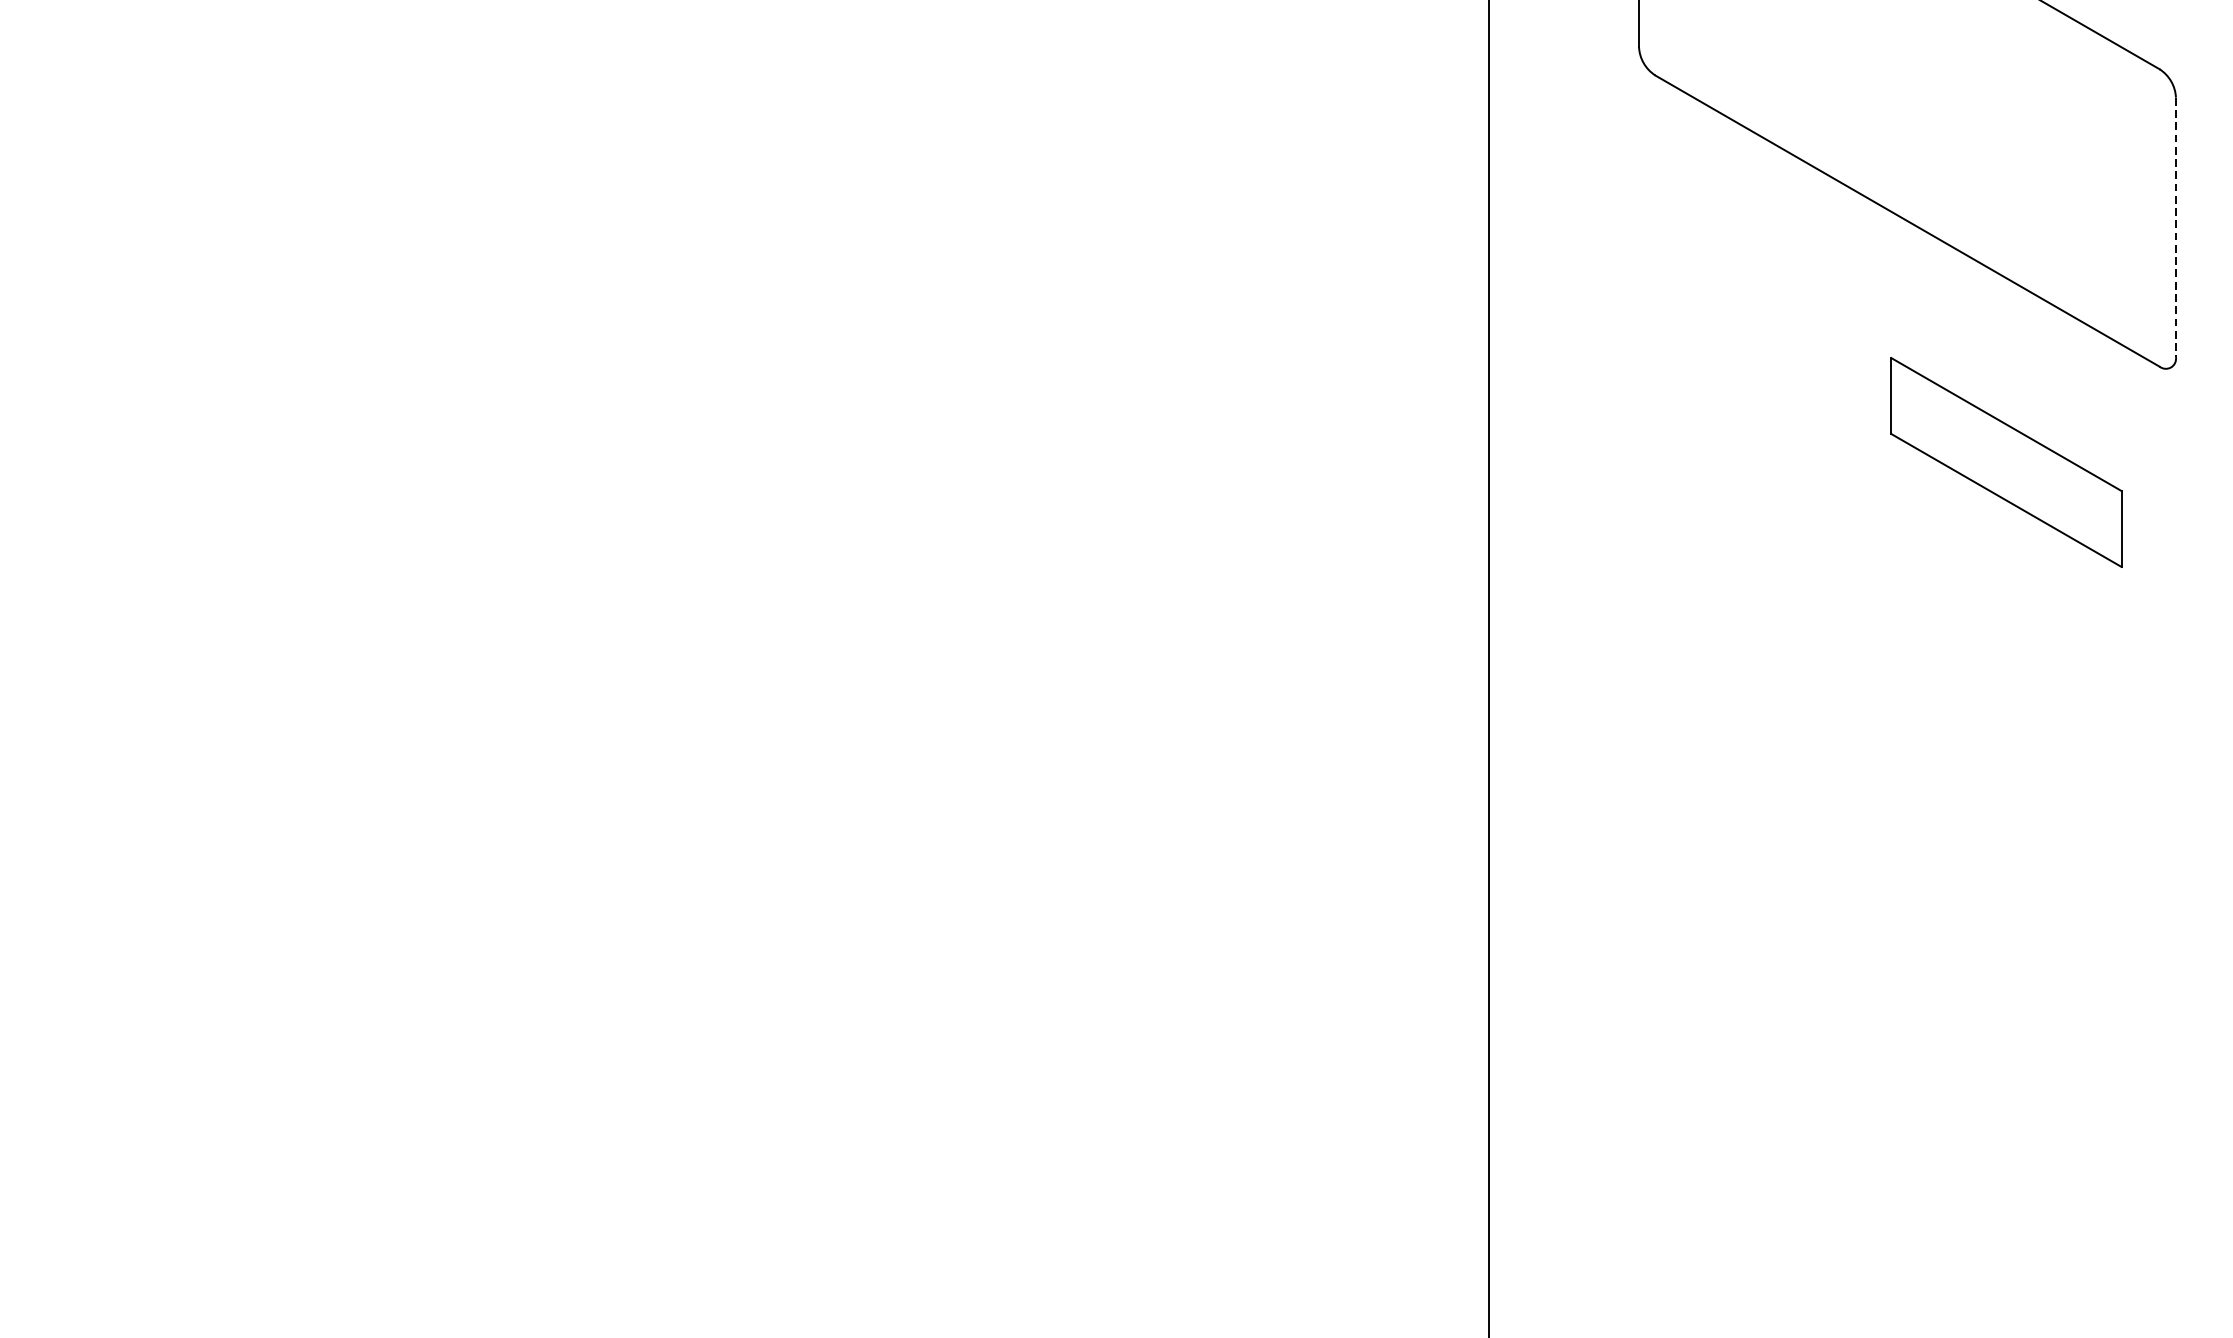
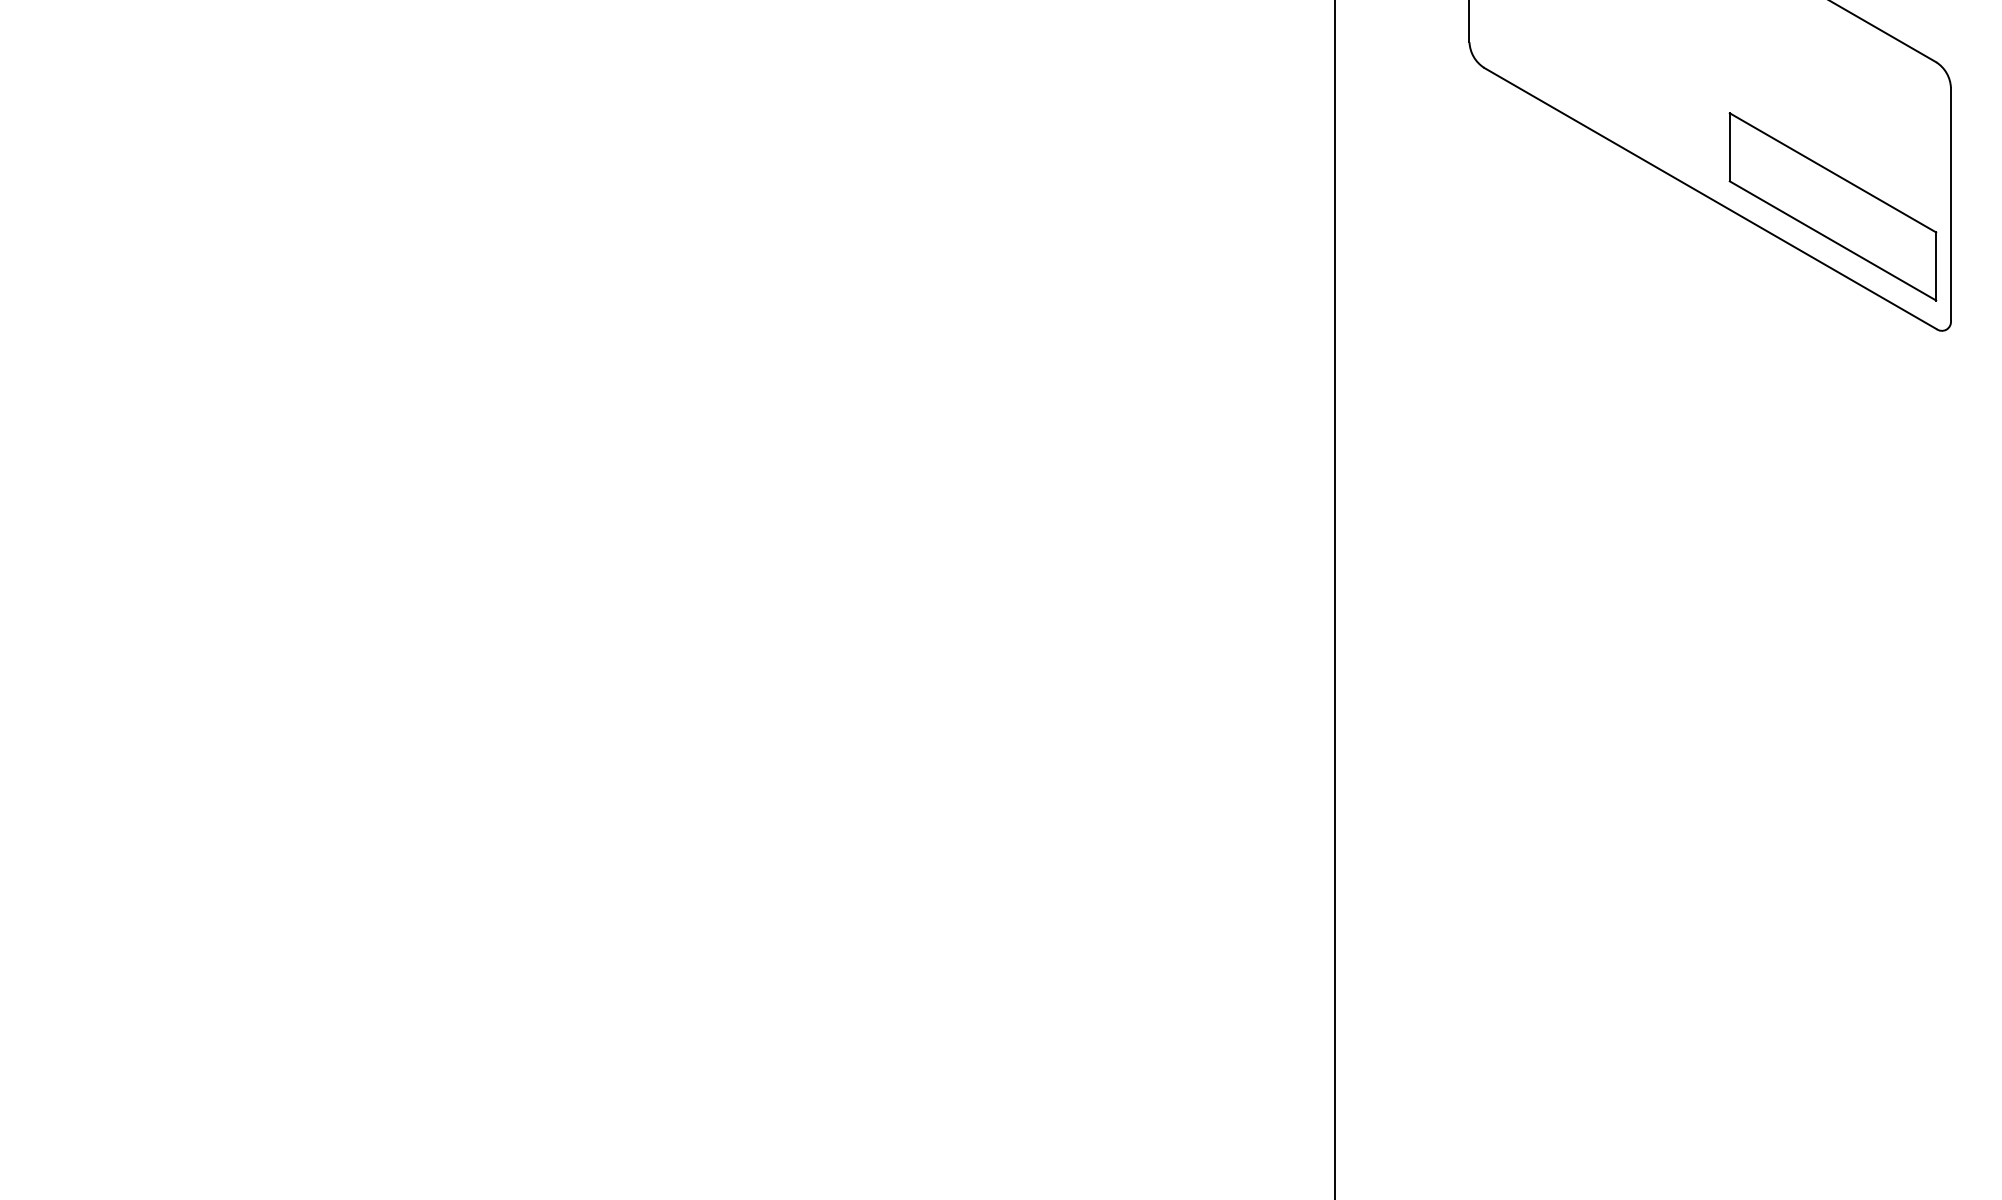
line: (2175, 227) -> (1950, 204), dashed -> solid
part: (2005, 462) -> (1832, 206), moved

